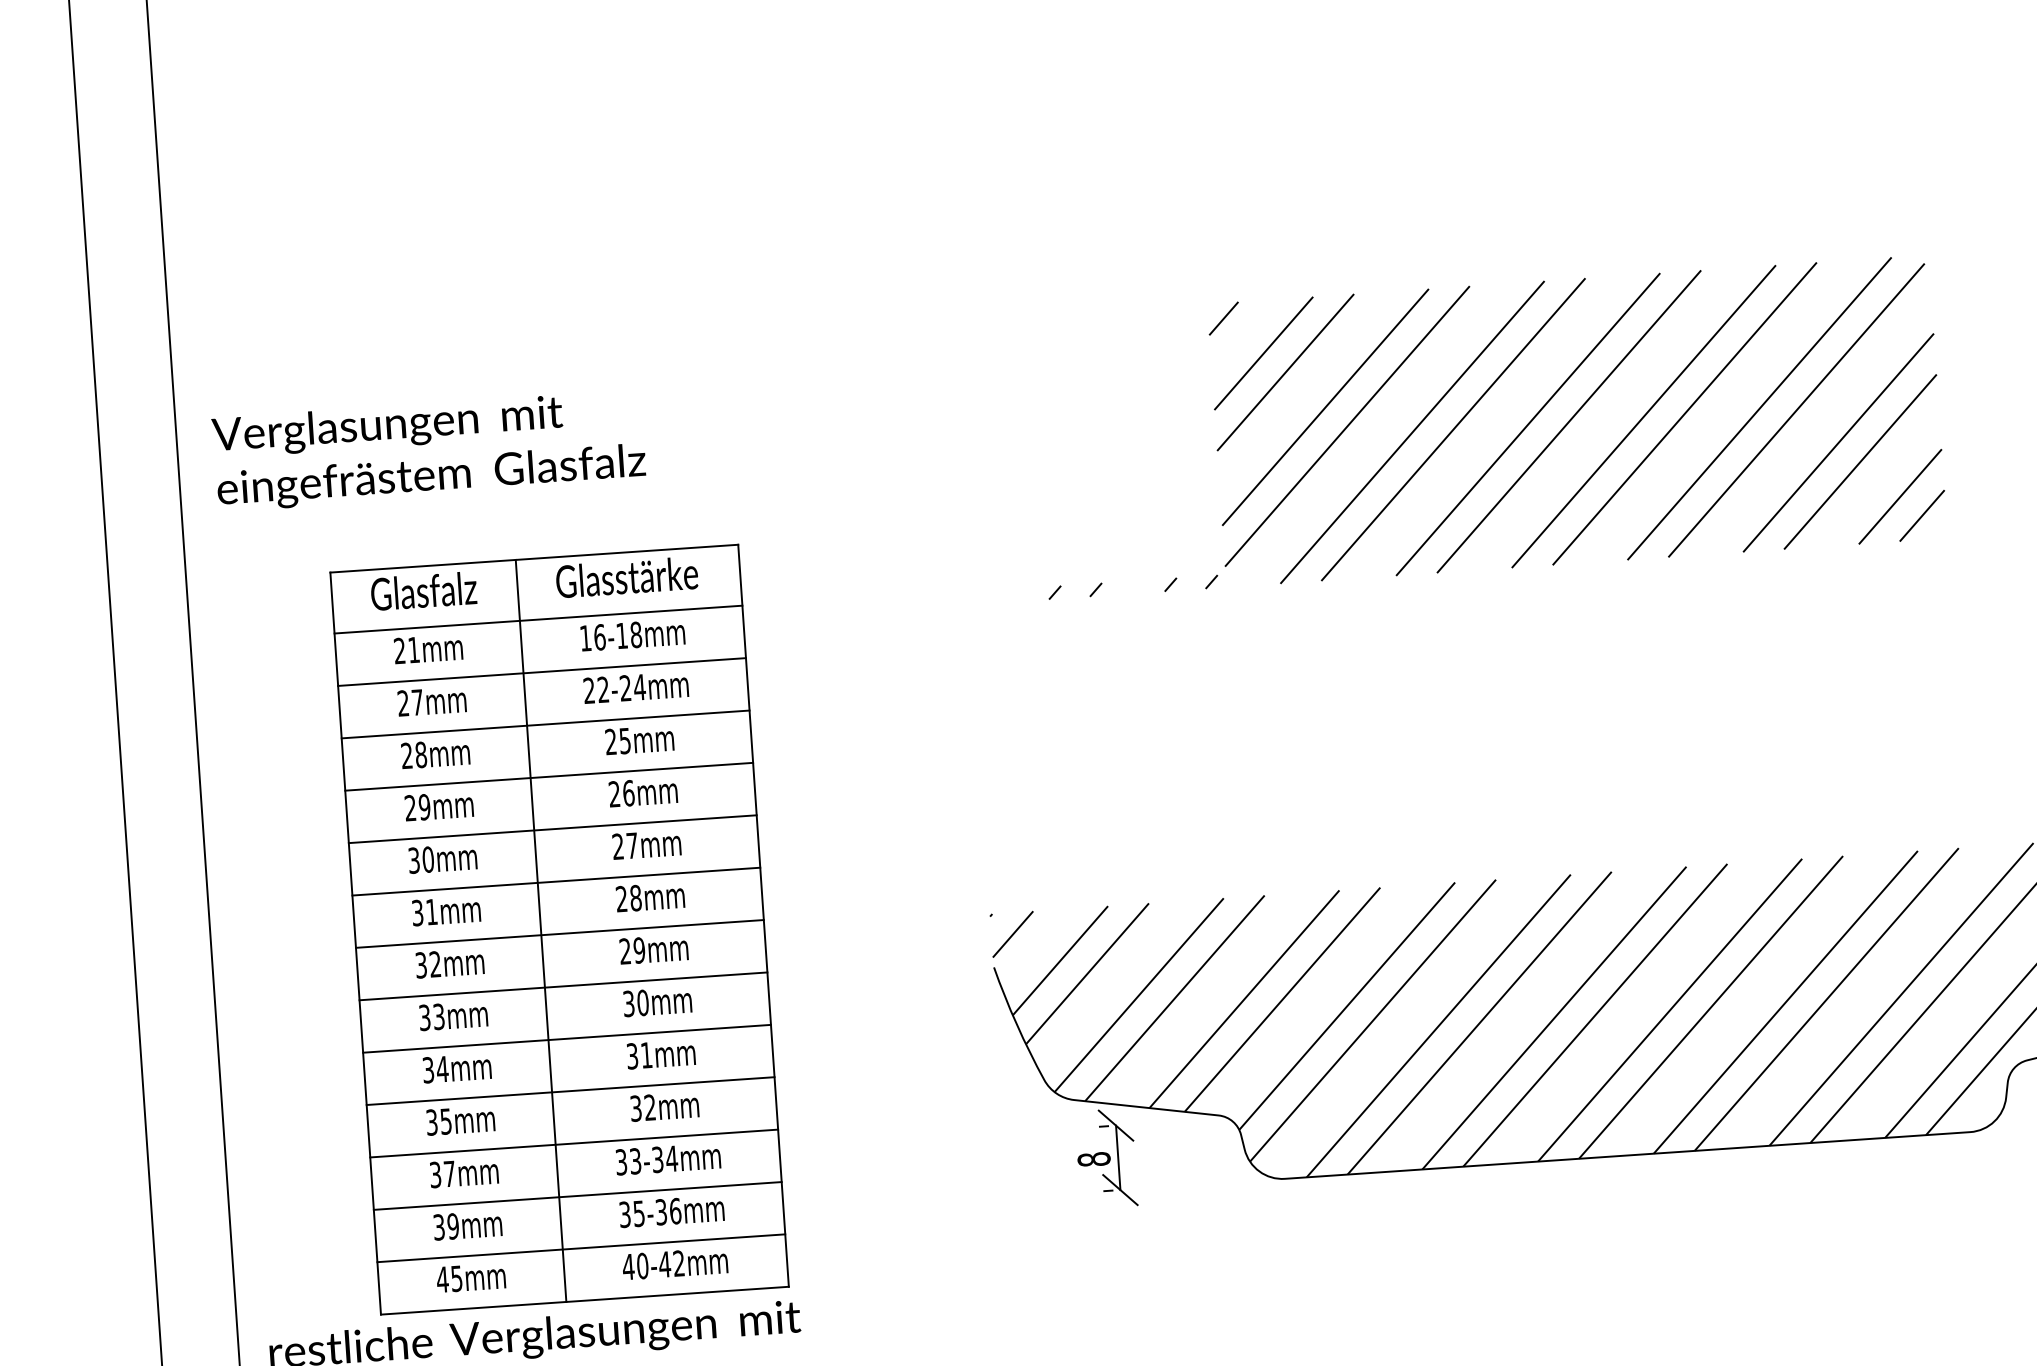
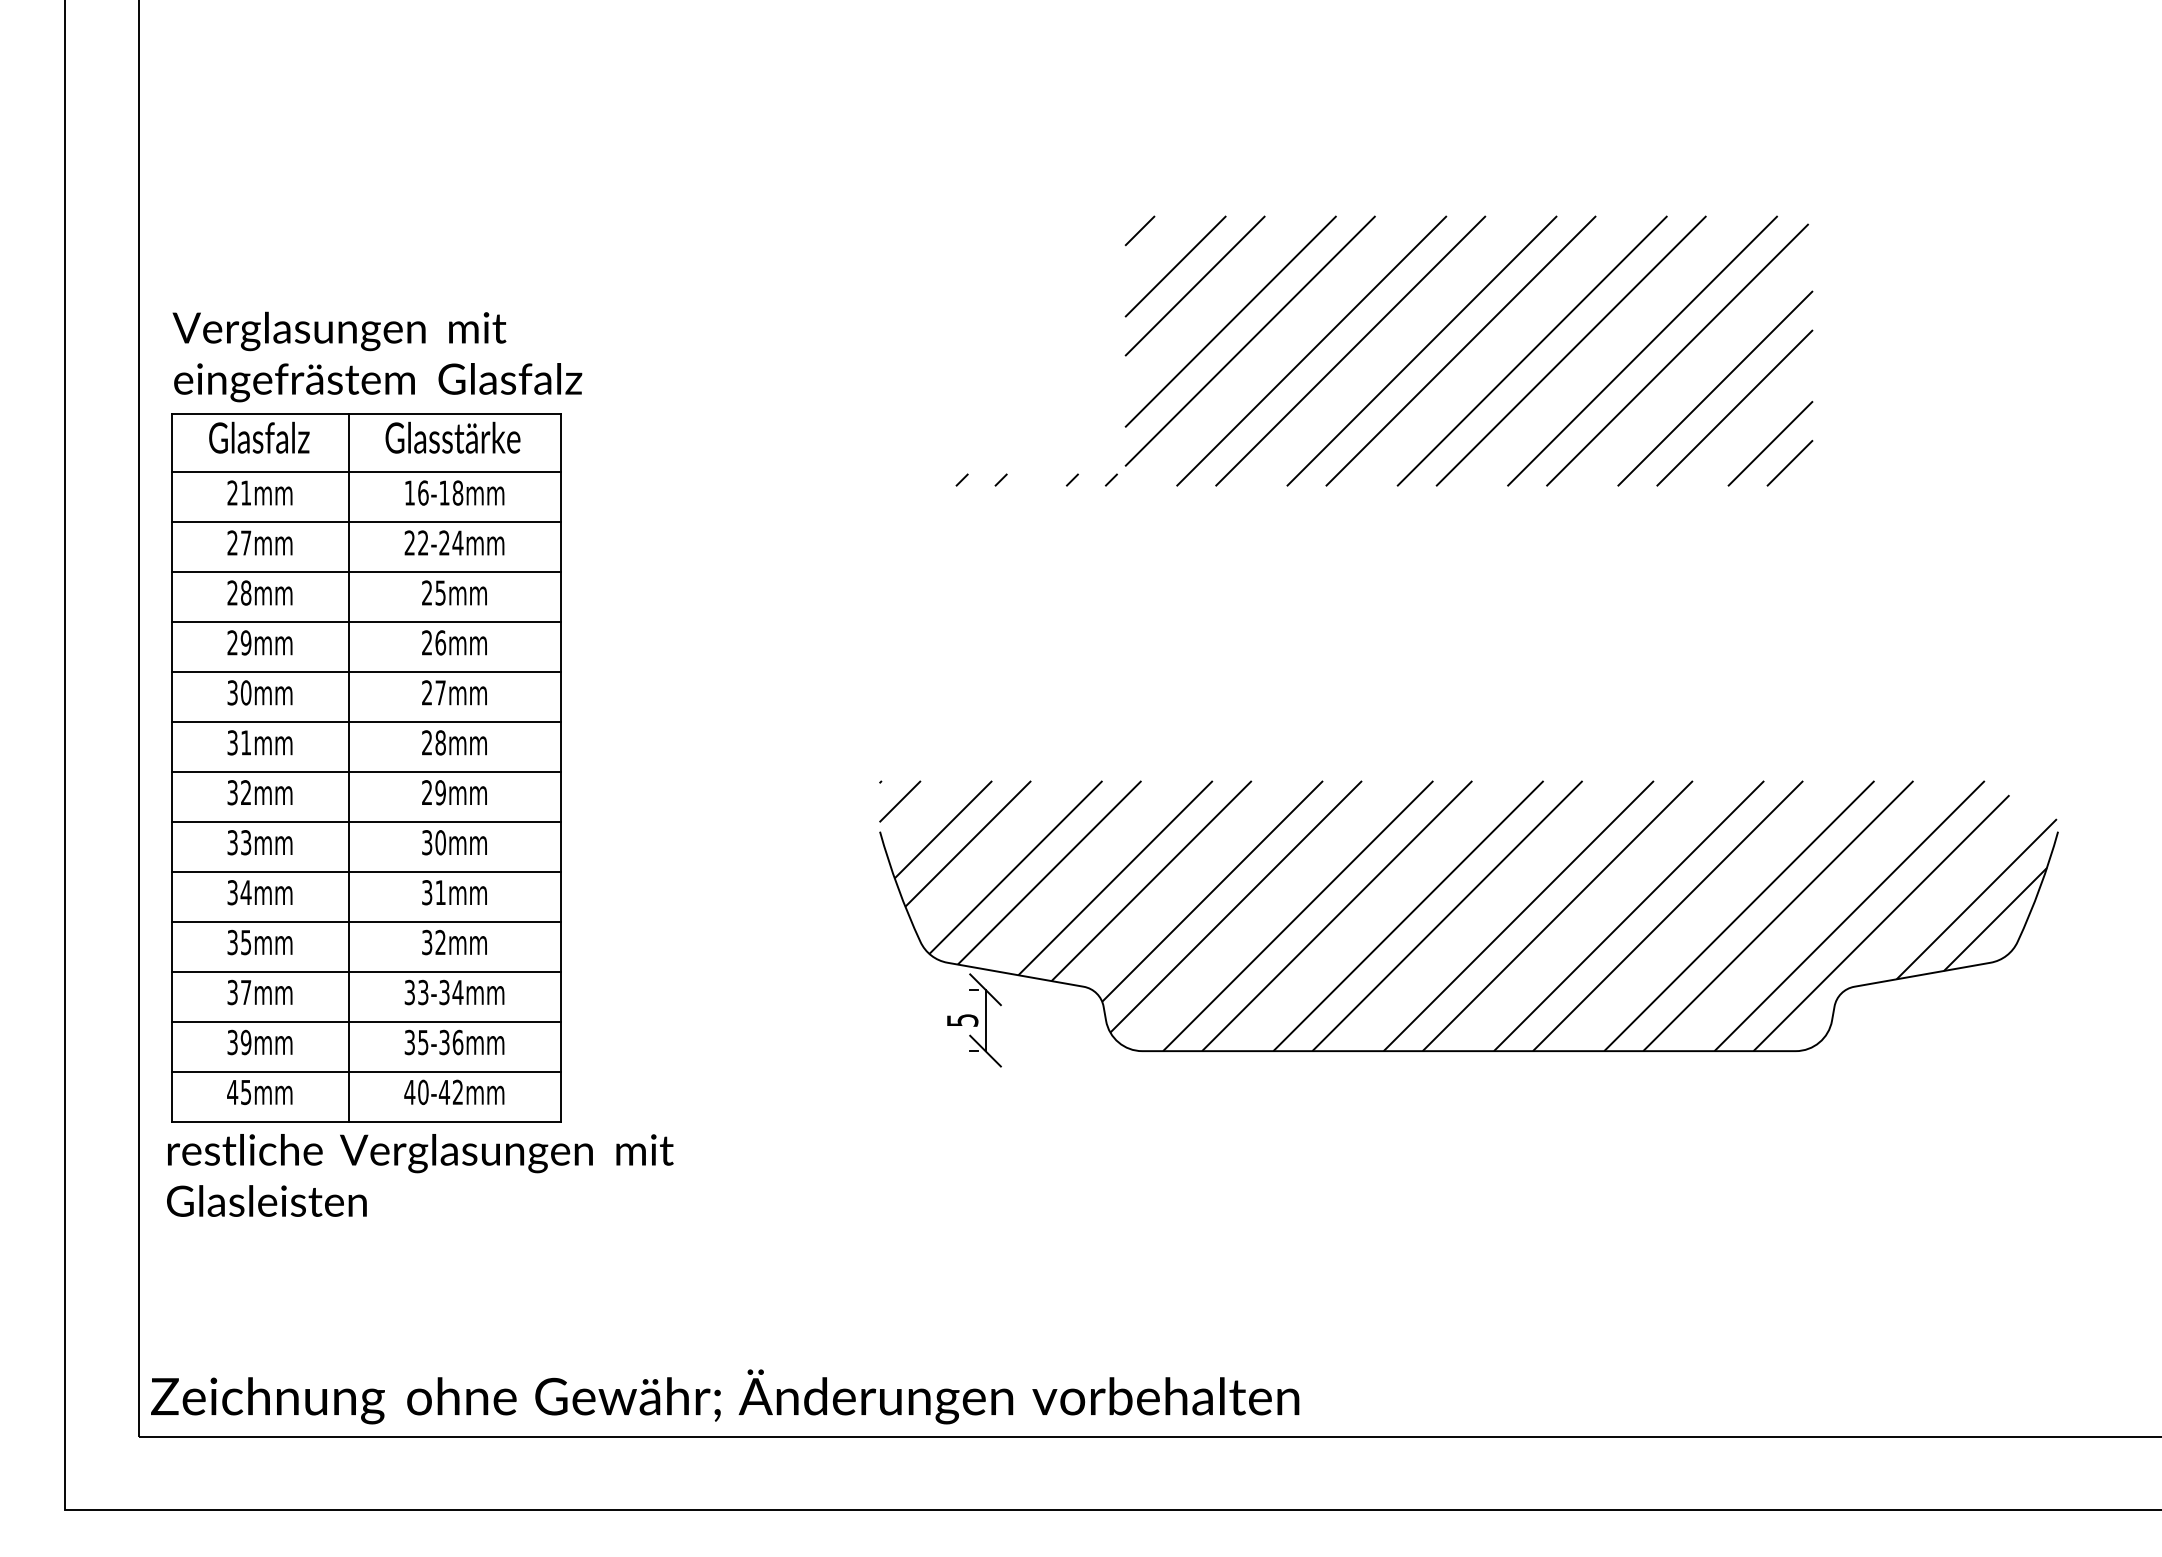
text: (429, 450) -> (377, 356), moved
part: (559, 929) -> (366, 767), moved
text: (1093, 1158) -> (962, 1019), 8 -> 5

